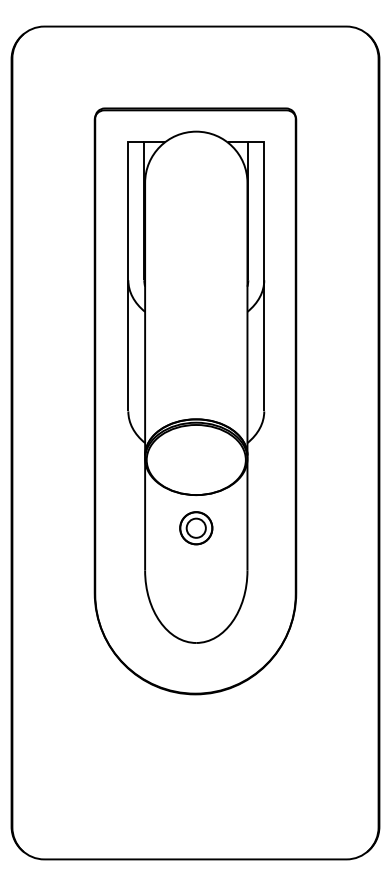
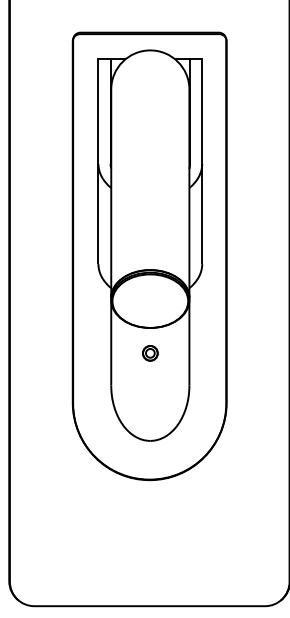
part: (196, 528) -> (150, 353), size x0.6

